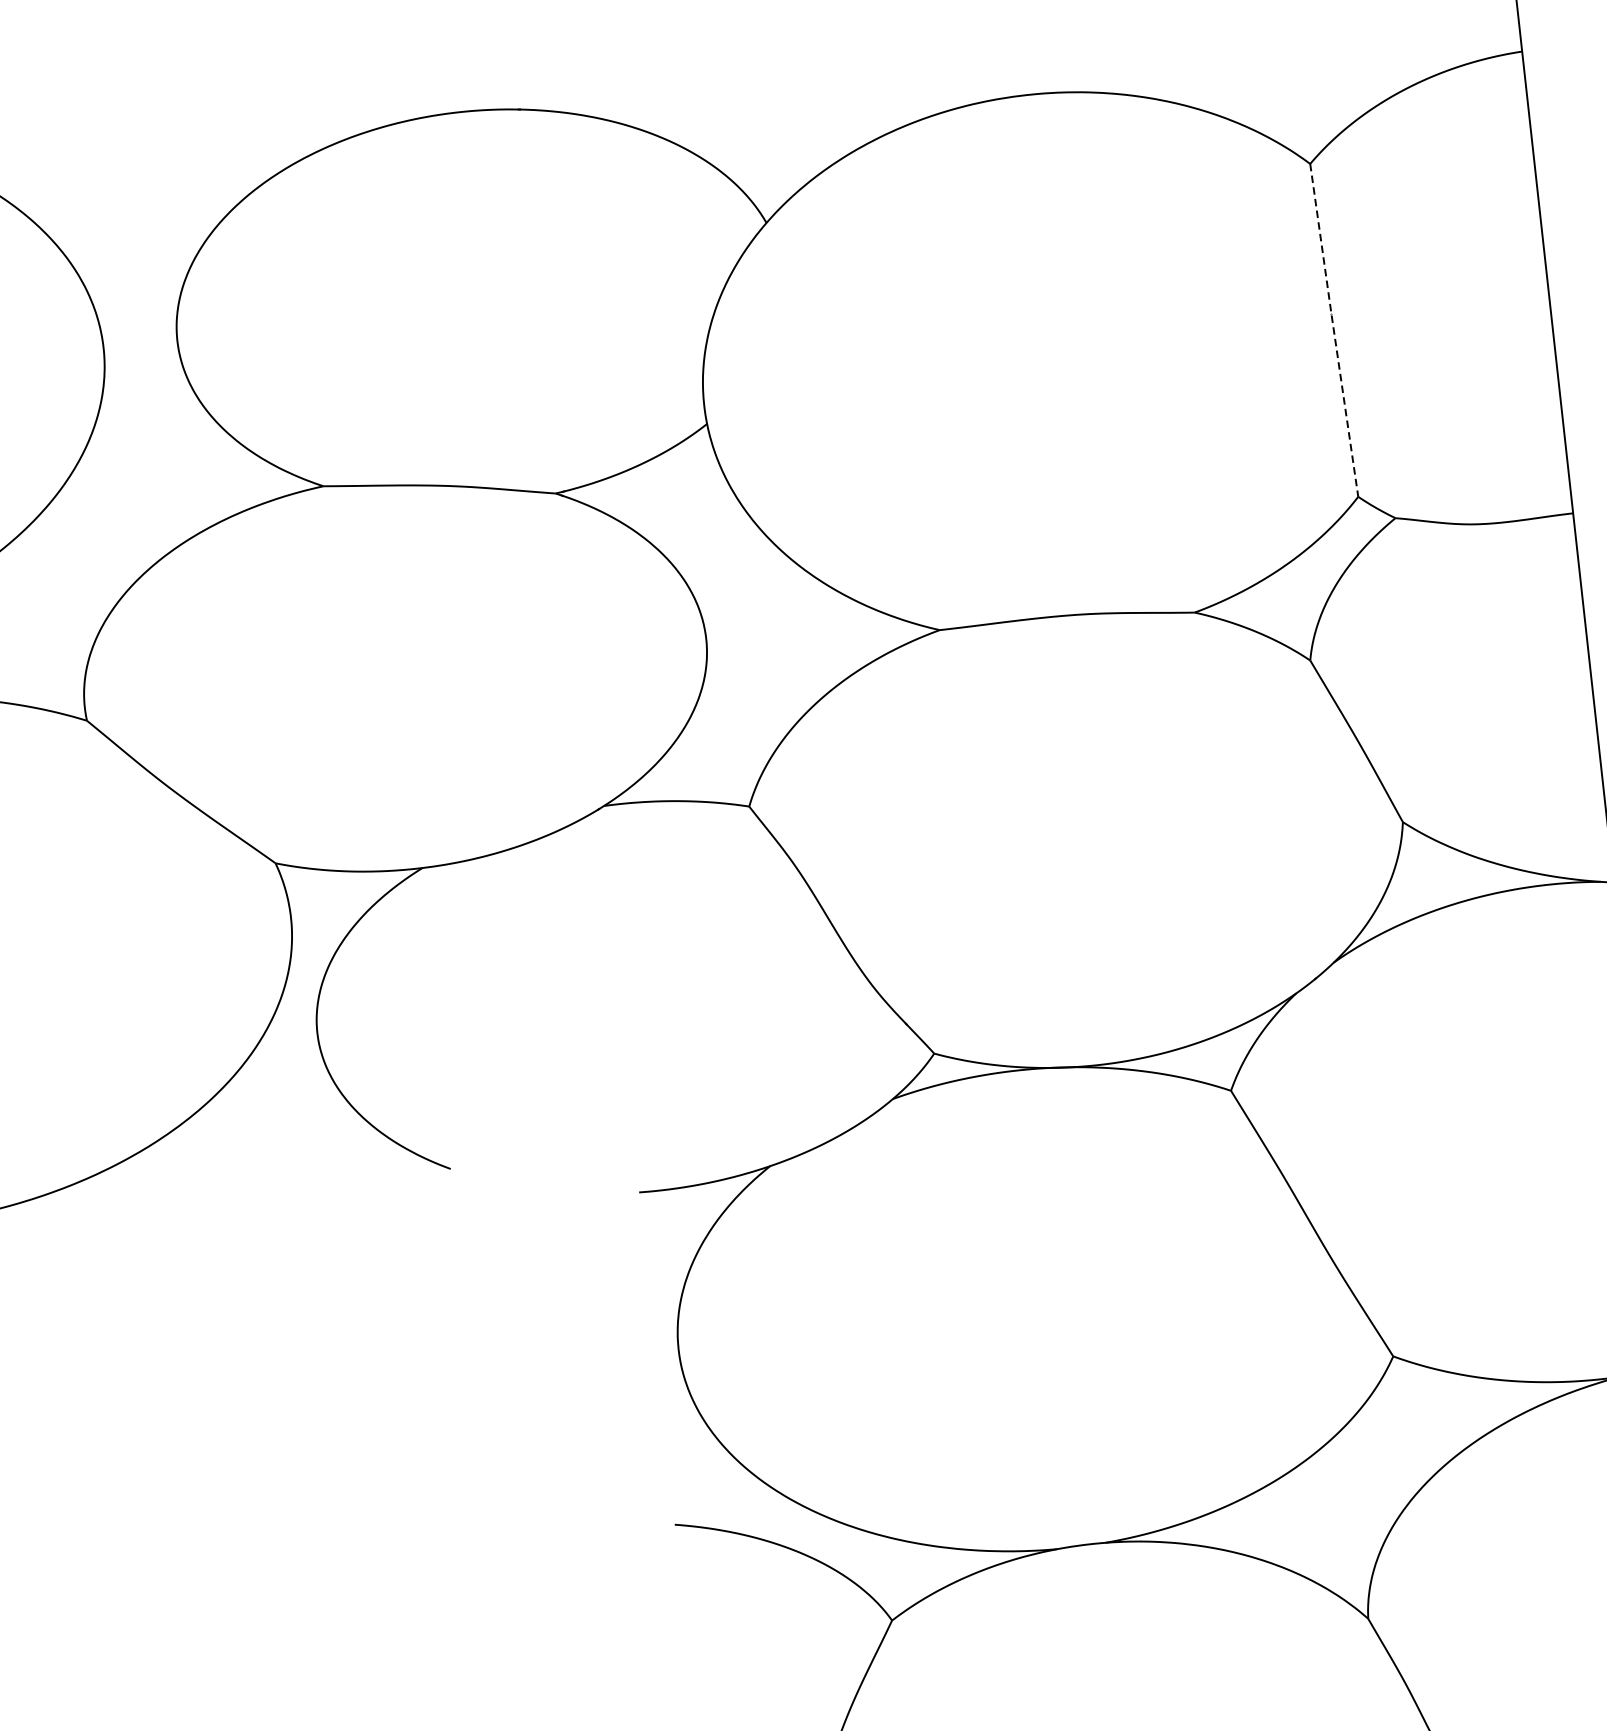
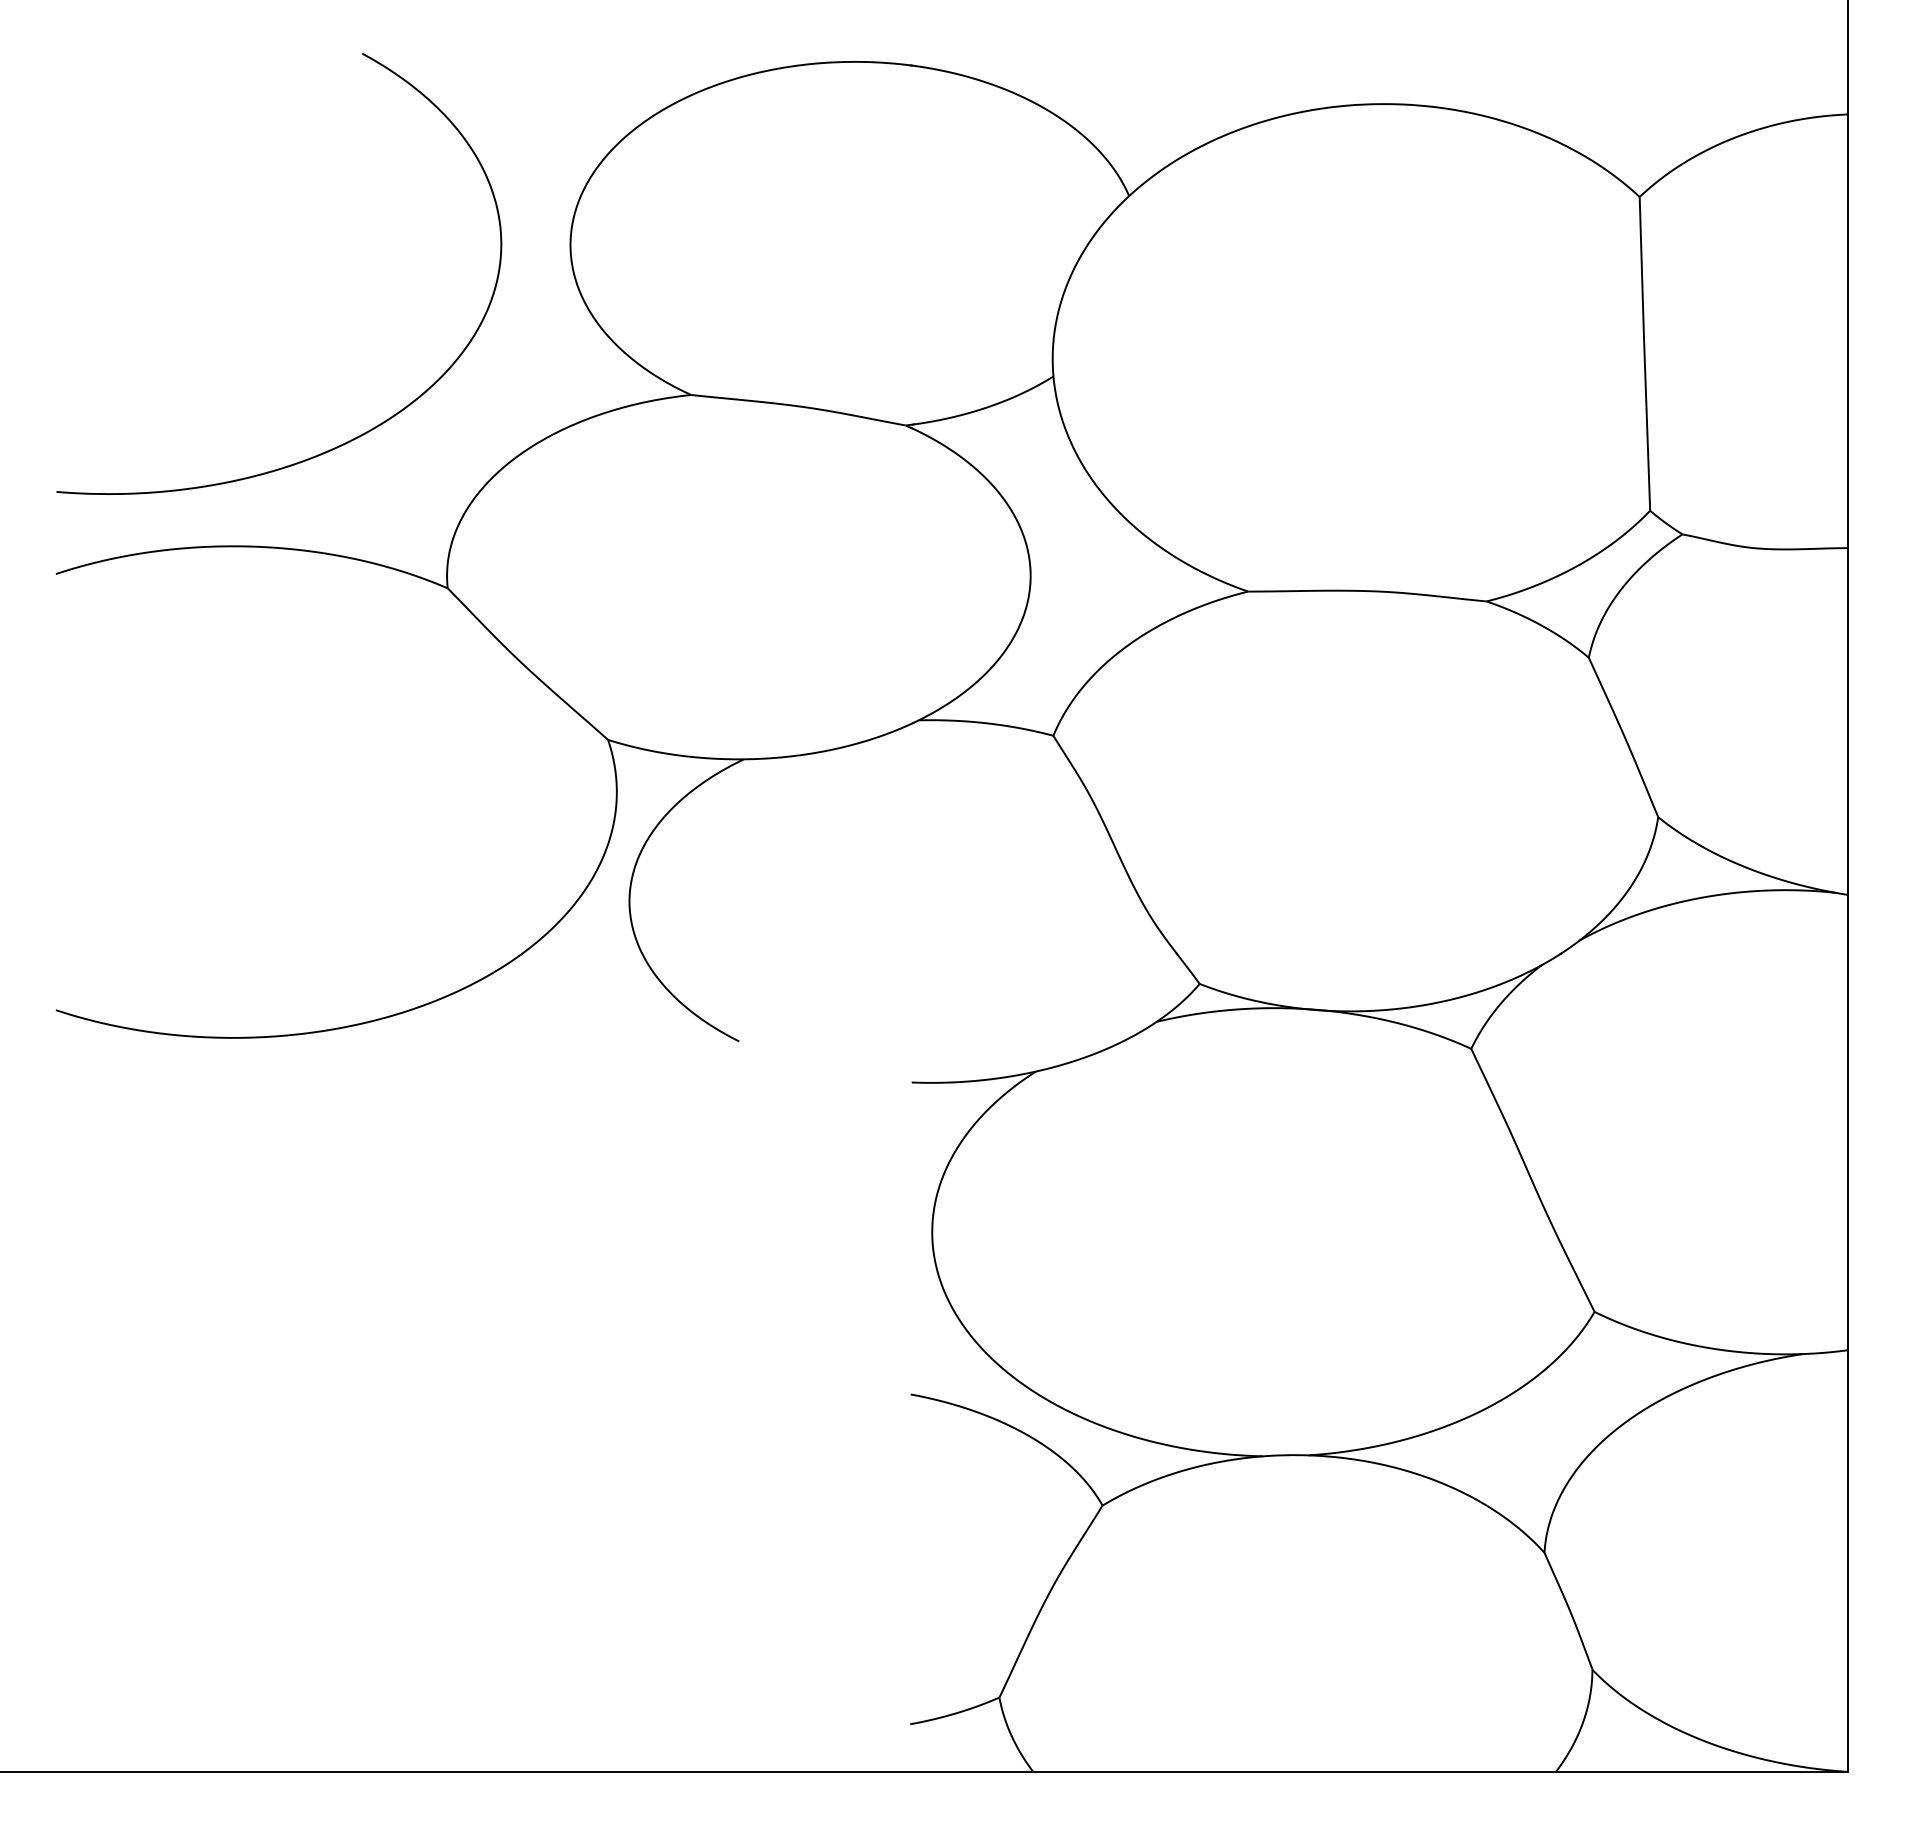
line: (1333, 330) -> (1644, 353), dashed -> solid

